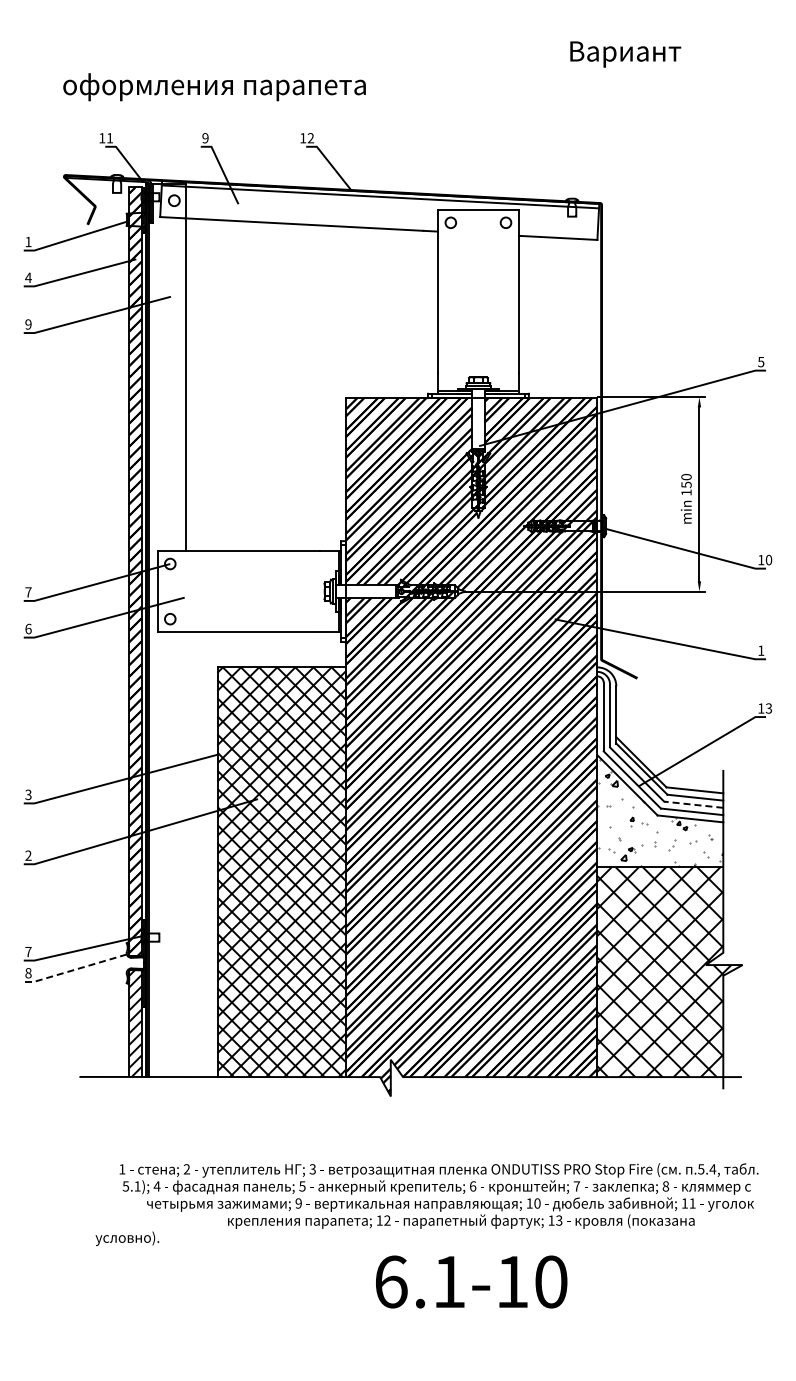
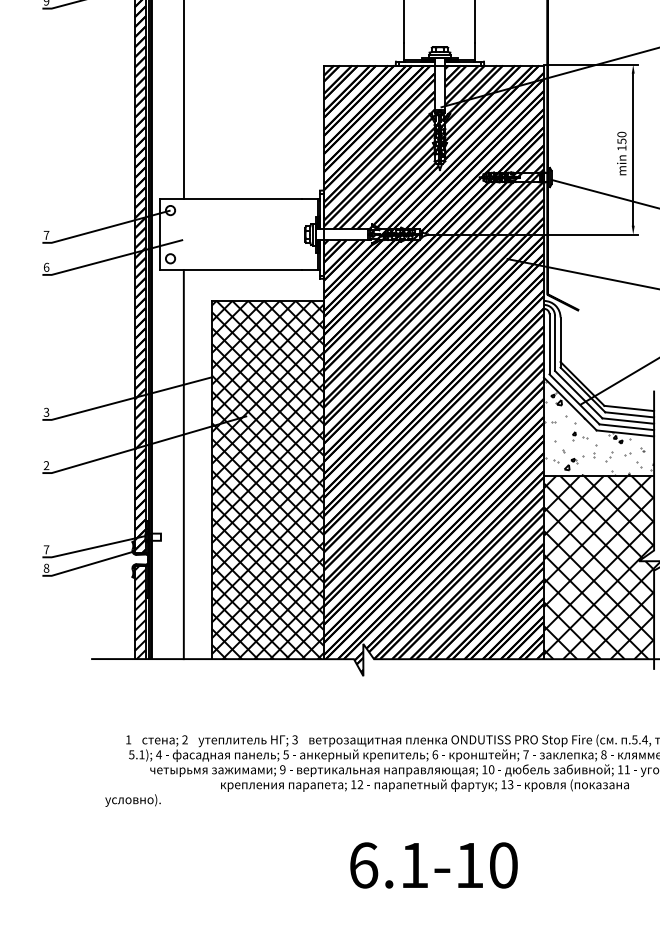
line: (693, 804) -> (628, 420), dashed -> solid
line: (185, 854) -> (183, 464), added
line: (74, 969) -> (86, 565), dashed -> solid
text: (471, 1281) -> (433, 865), moved

